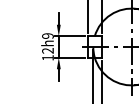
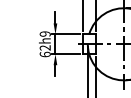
text: (47, 57) -> (44, 54), 12h9 -> 62h9

